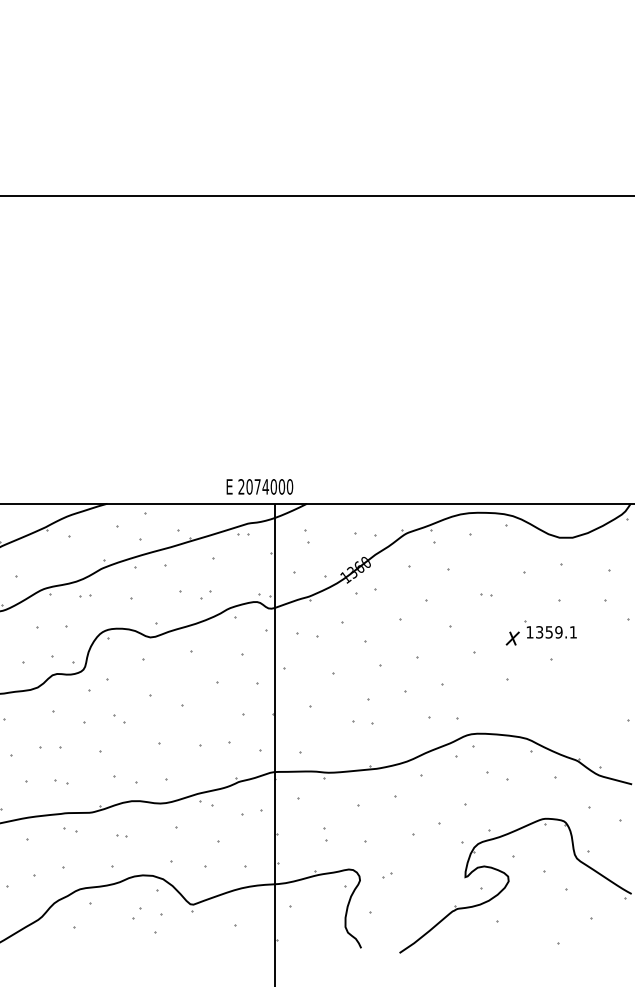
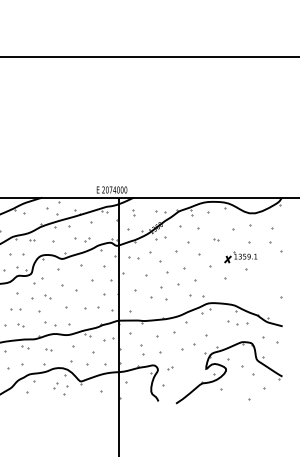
part: (363, 721) -> (159, 297), size x1.6
part: (496, 775) -> (232, 322), moved
part: (324, 834) -> (141, 349), size x1.6

